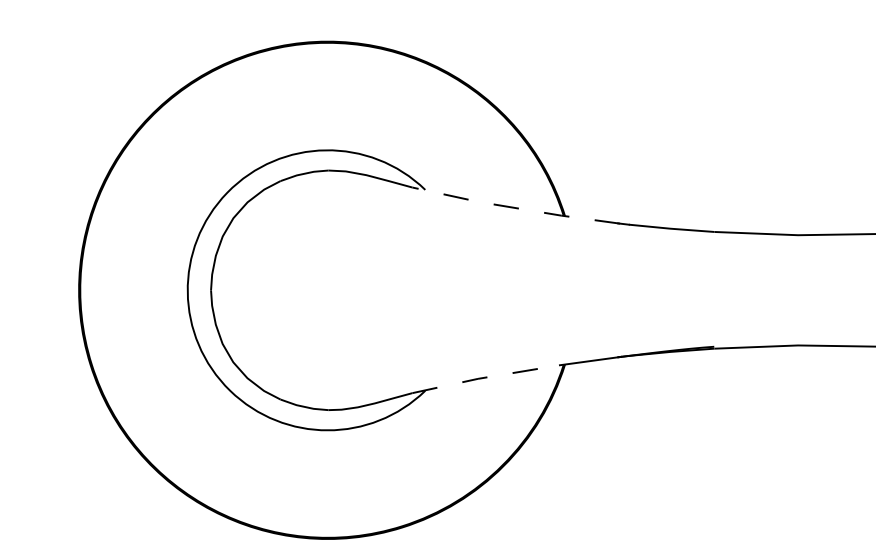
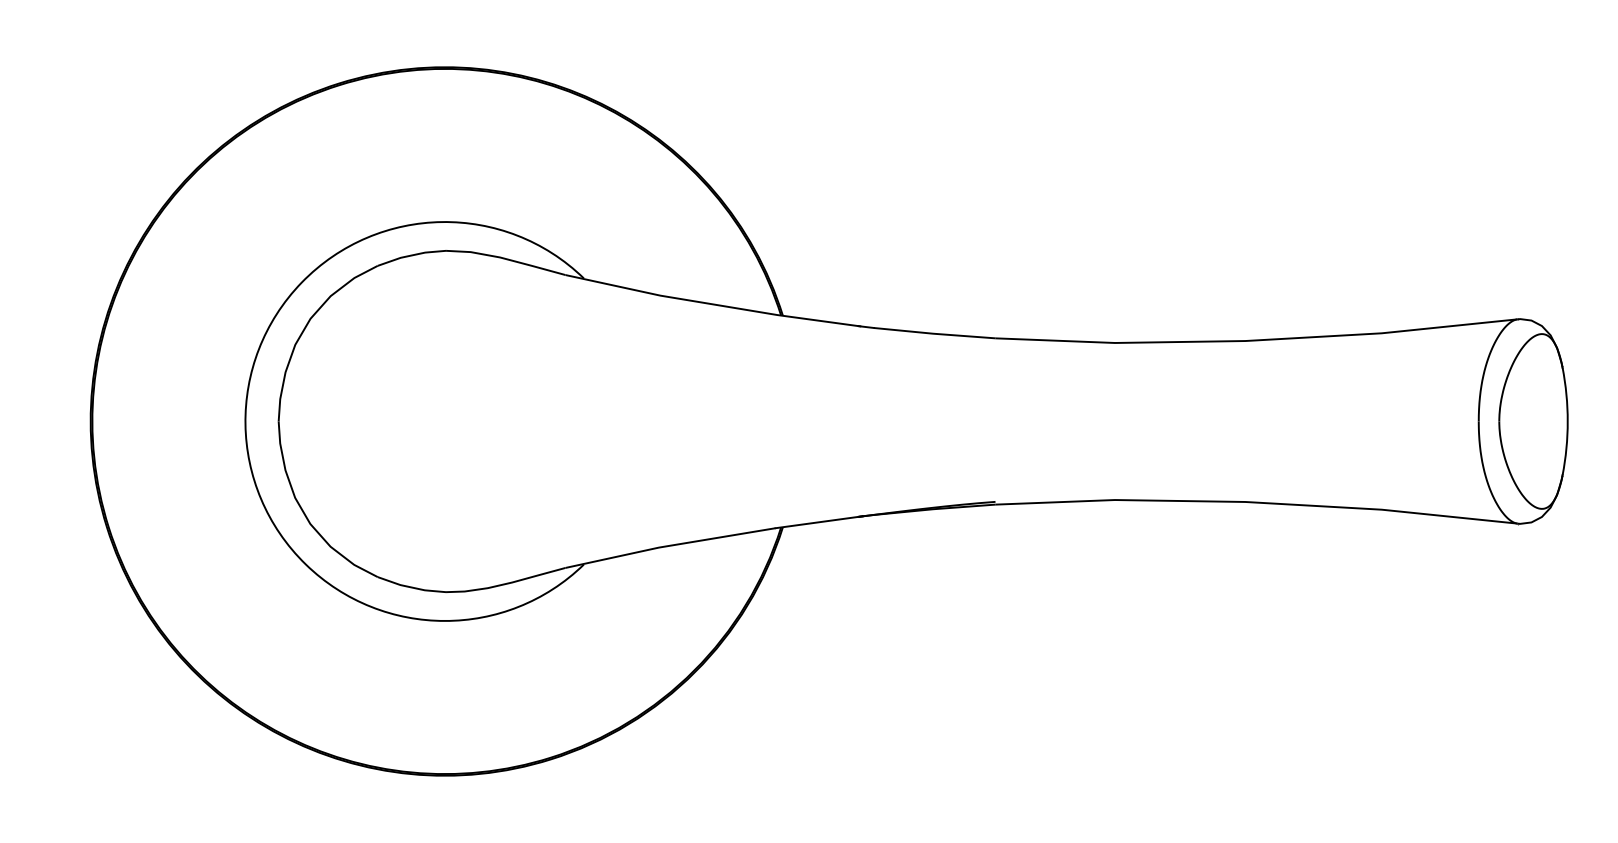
line: (515, 208) -> (712, 304), dashed -> solid
line: (485, 377) -> (669, 545), dashed -> solid

